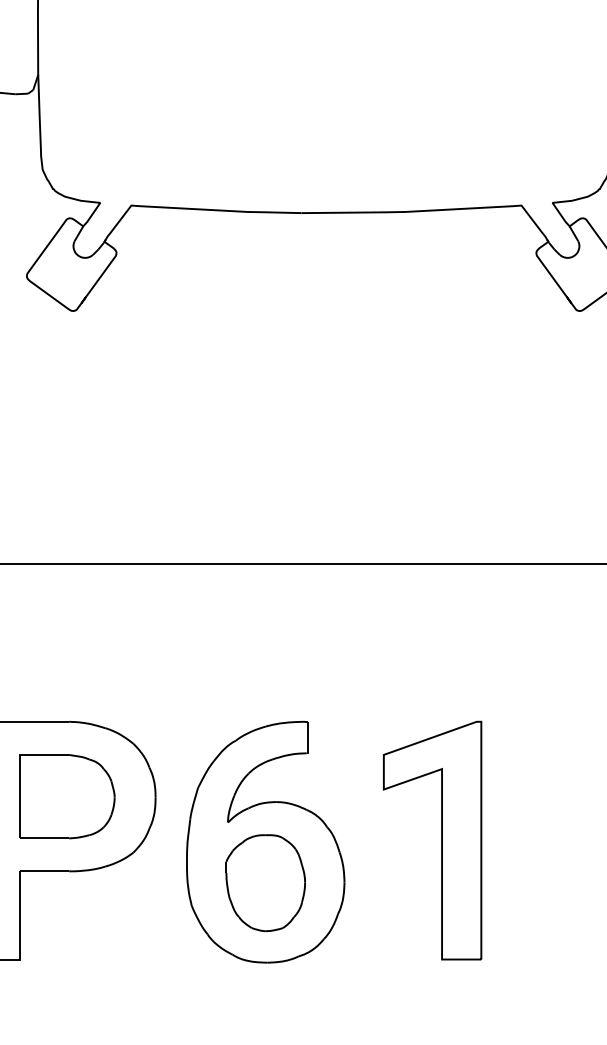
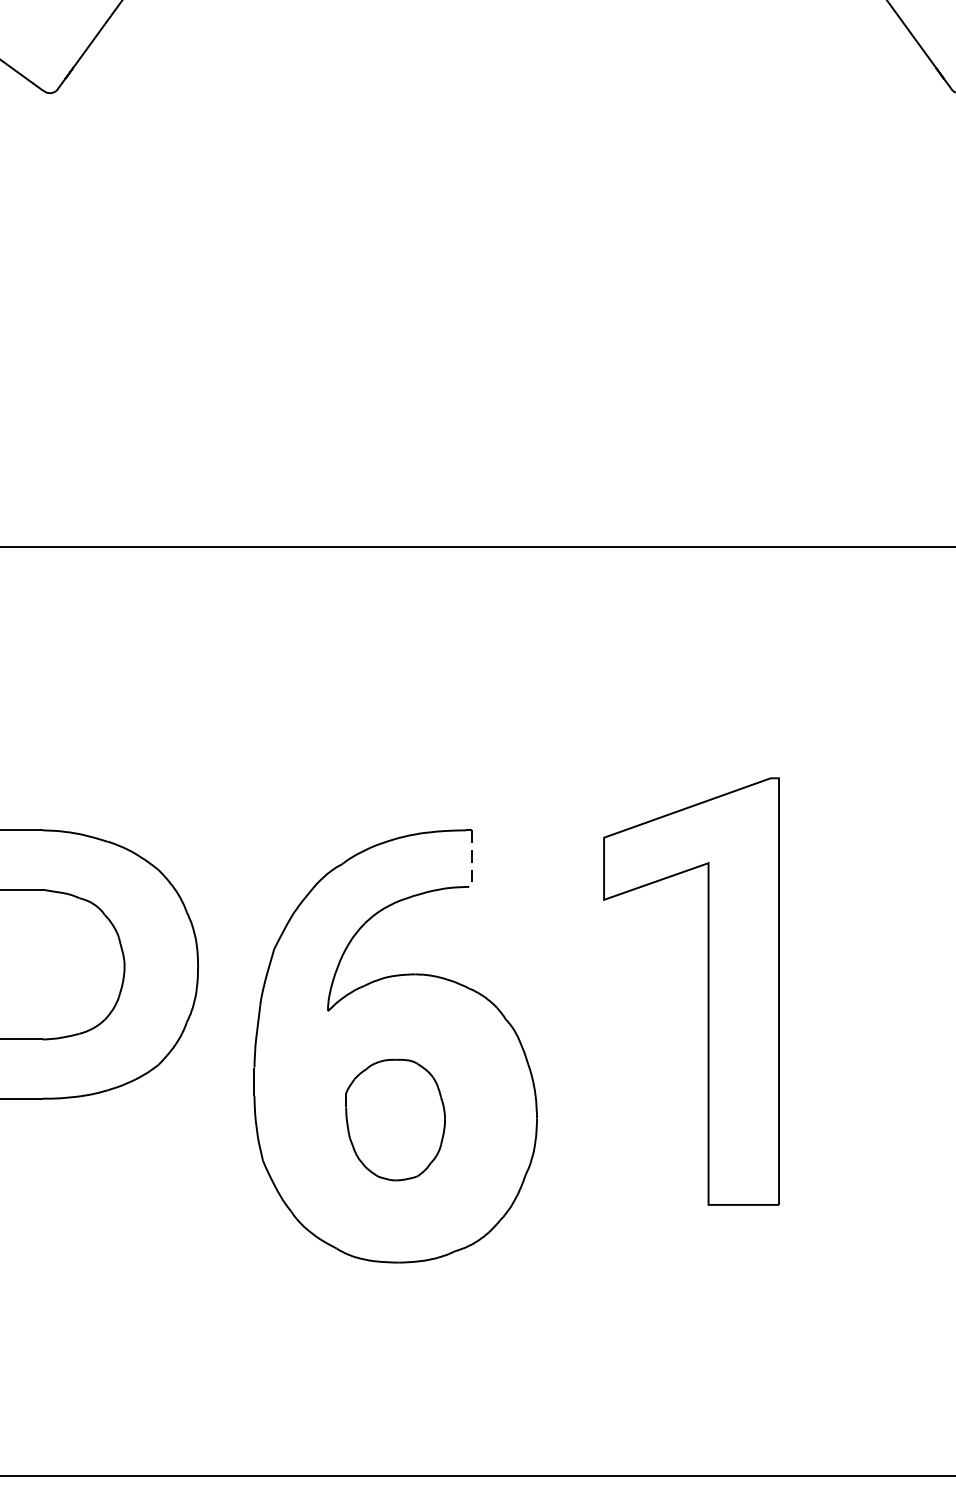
line: (308, 739) -> (472, 862), solid -> dashed
part: (441, 840) -> (707, 991), moved
part: (265, 883) -> (395, 1120), size x0.7

